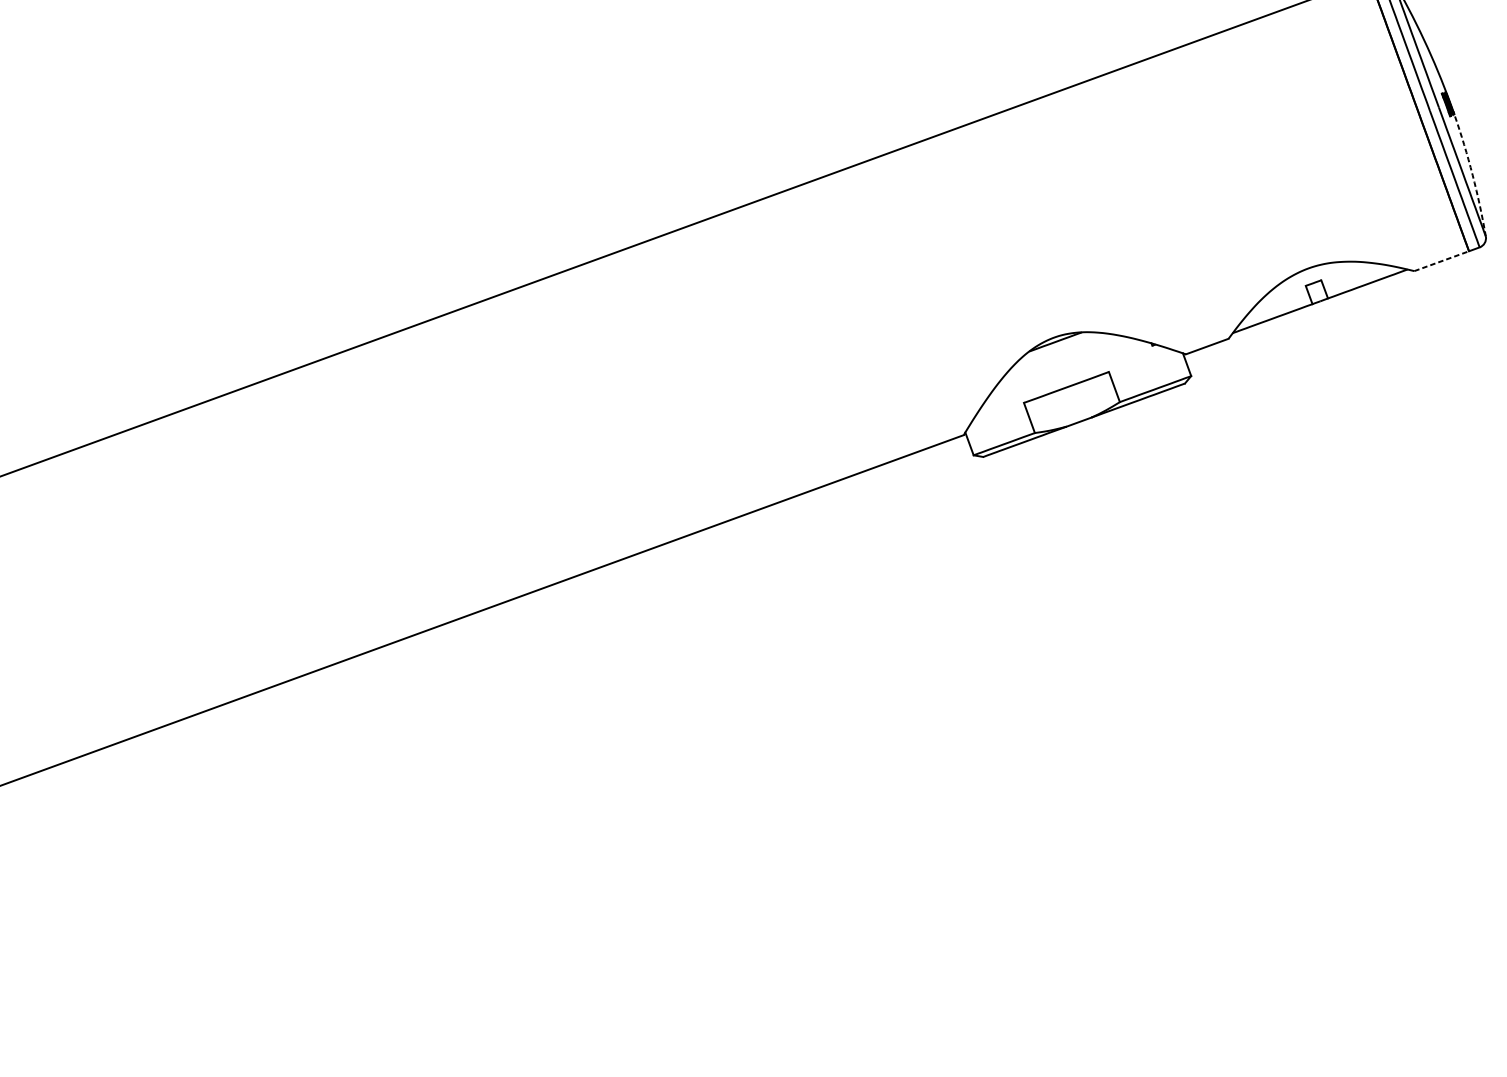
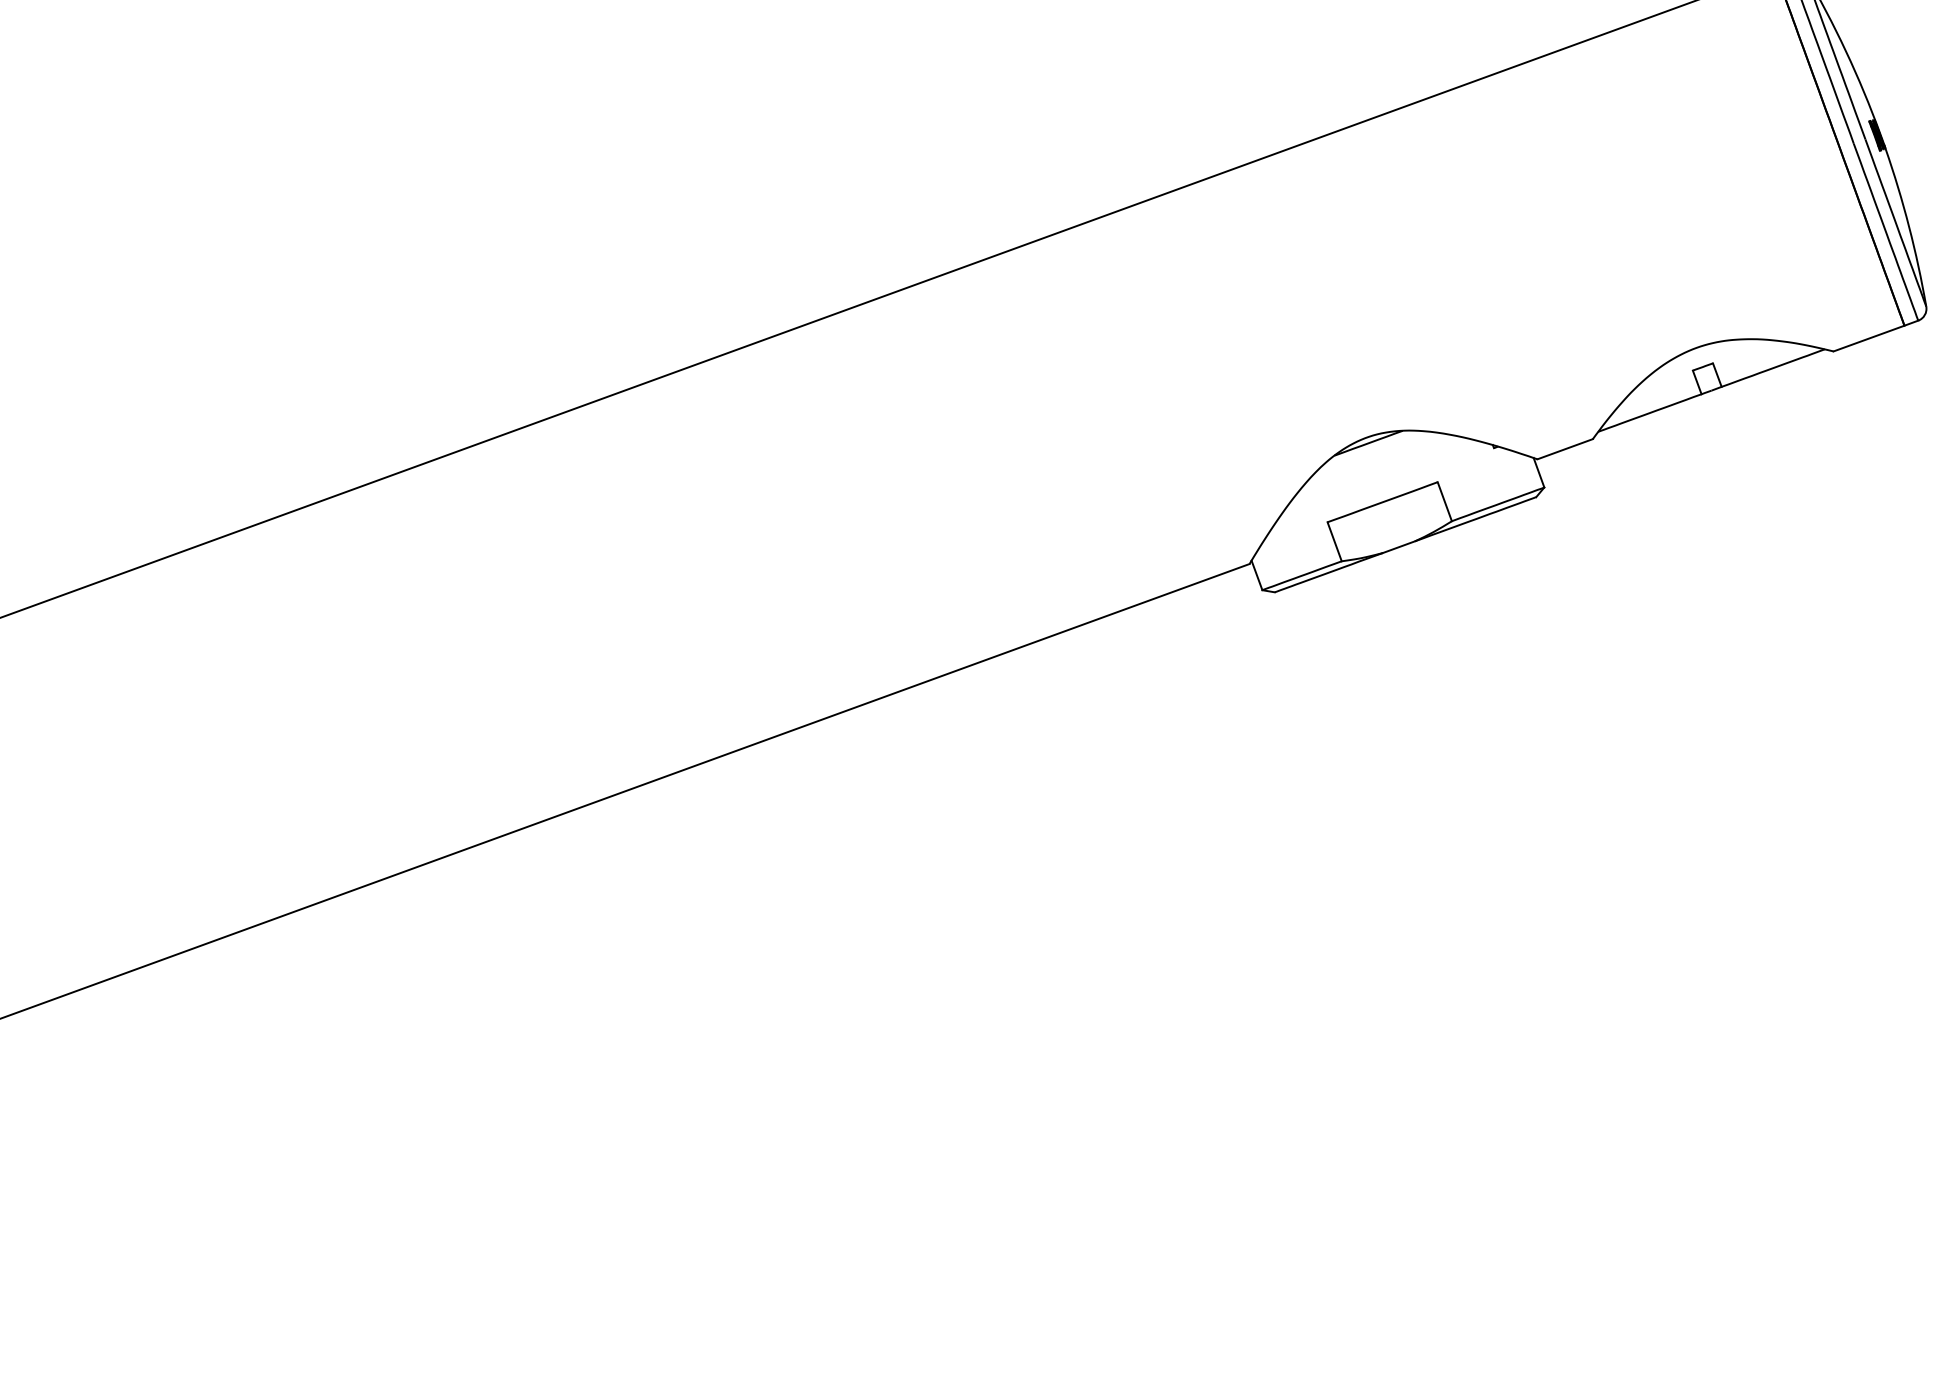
arc: (1472, 174) -> (1909, 226), dashed -> solid
line: (1442, 261) -> (1869, 338), dashed -> solid

